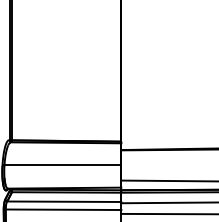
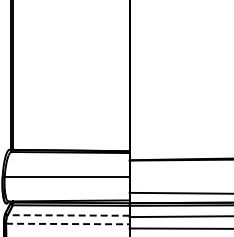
line: (64, 201) -> (68, 215), solid -> dashed
line: (63, 210) -> (67, 224), solid -> dashed

